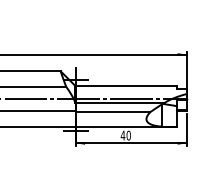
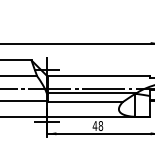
text: (128, 135) -> (100, 125), 40 -> 48

